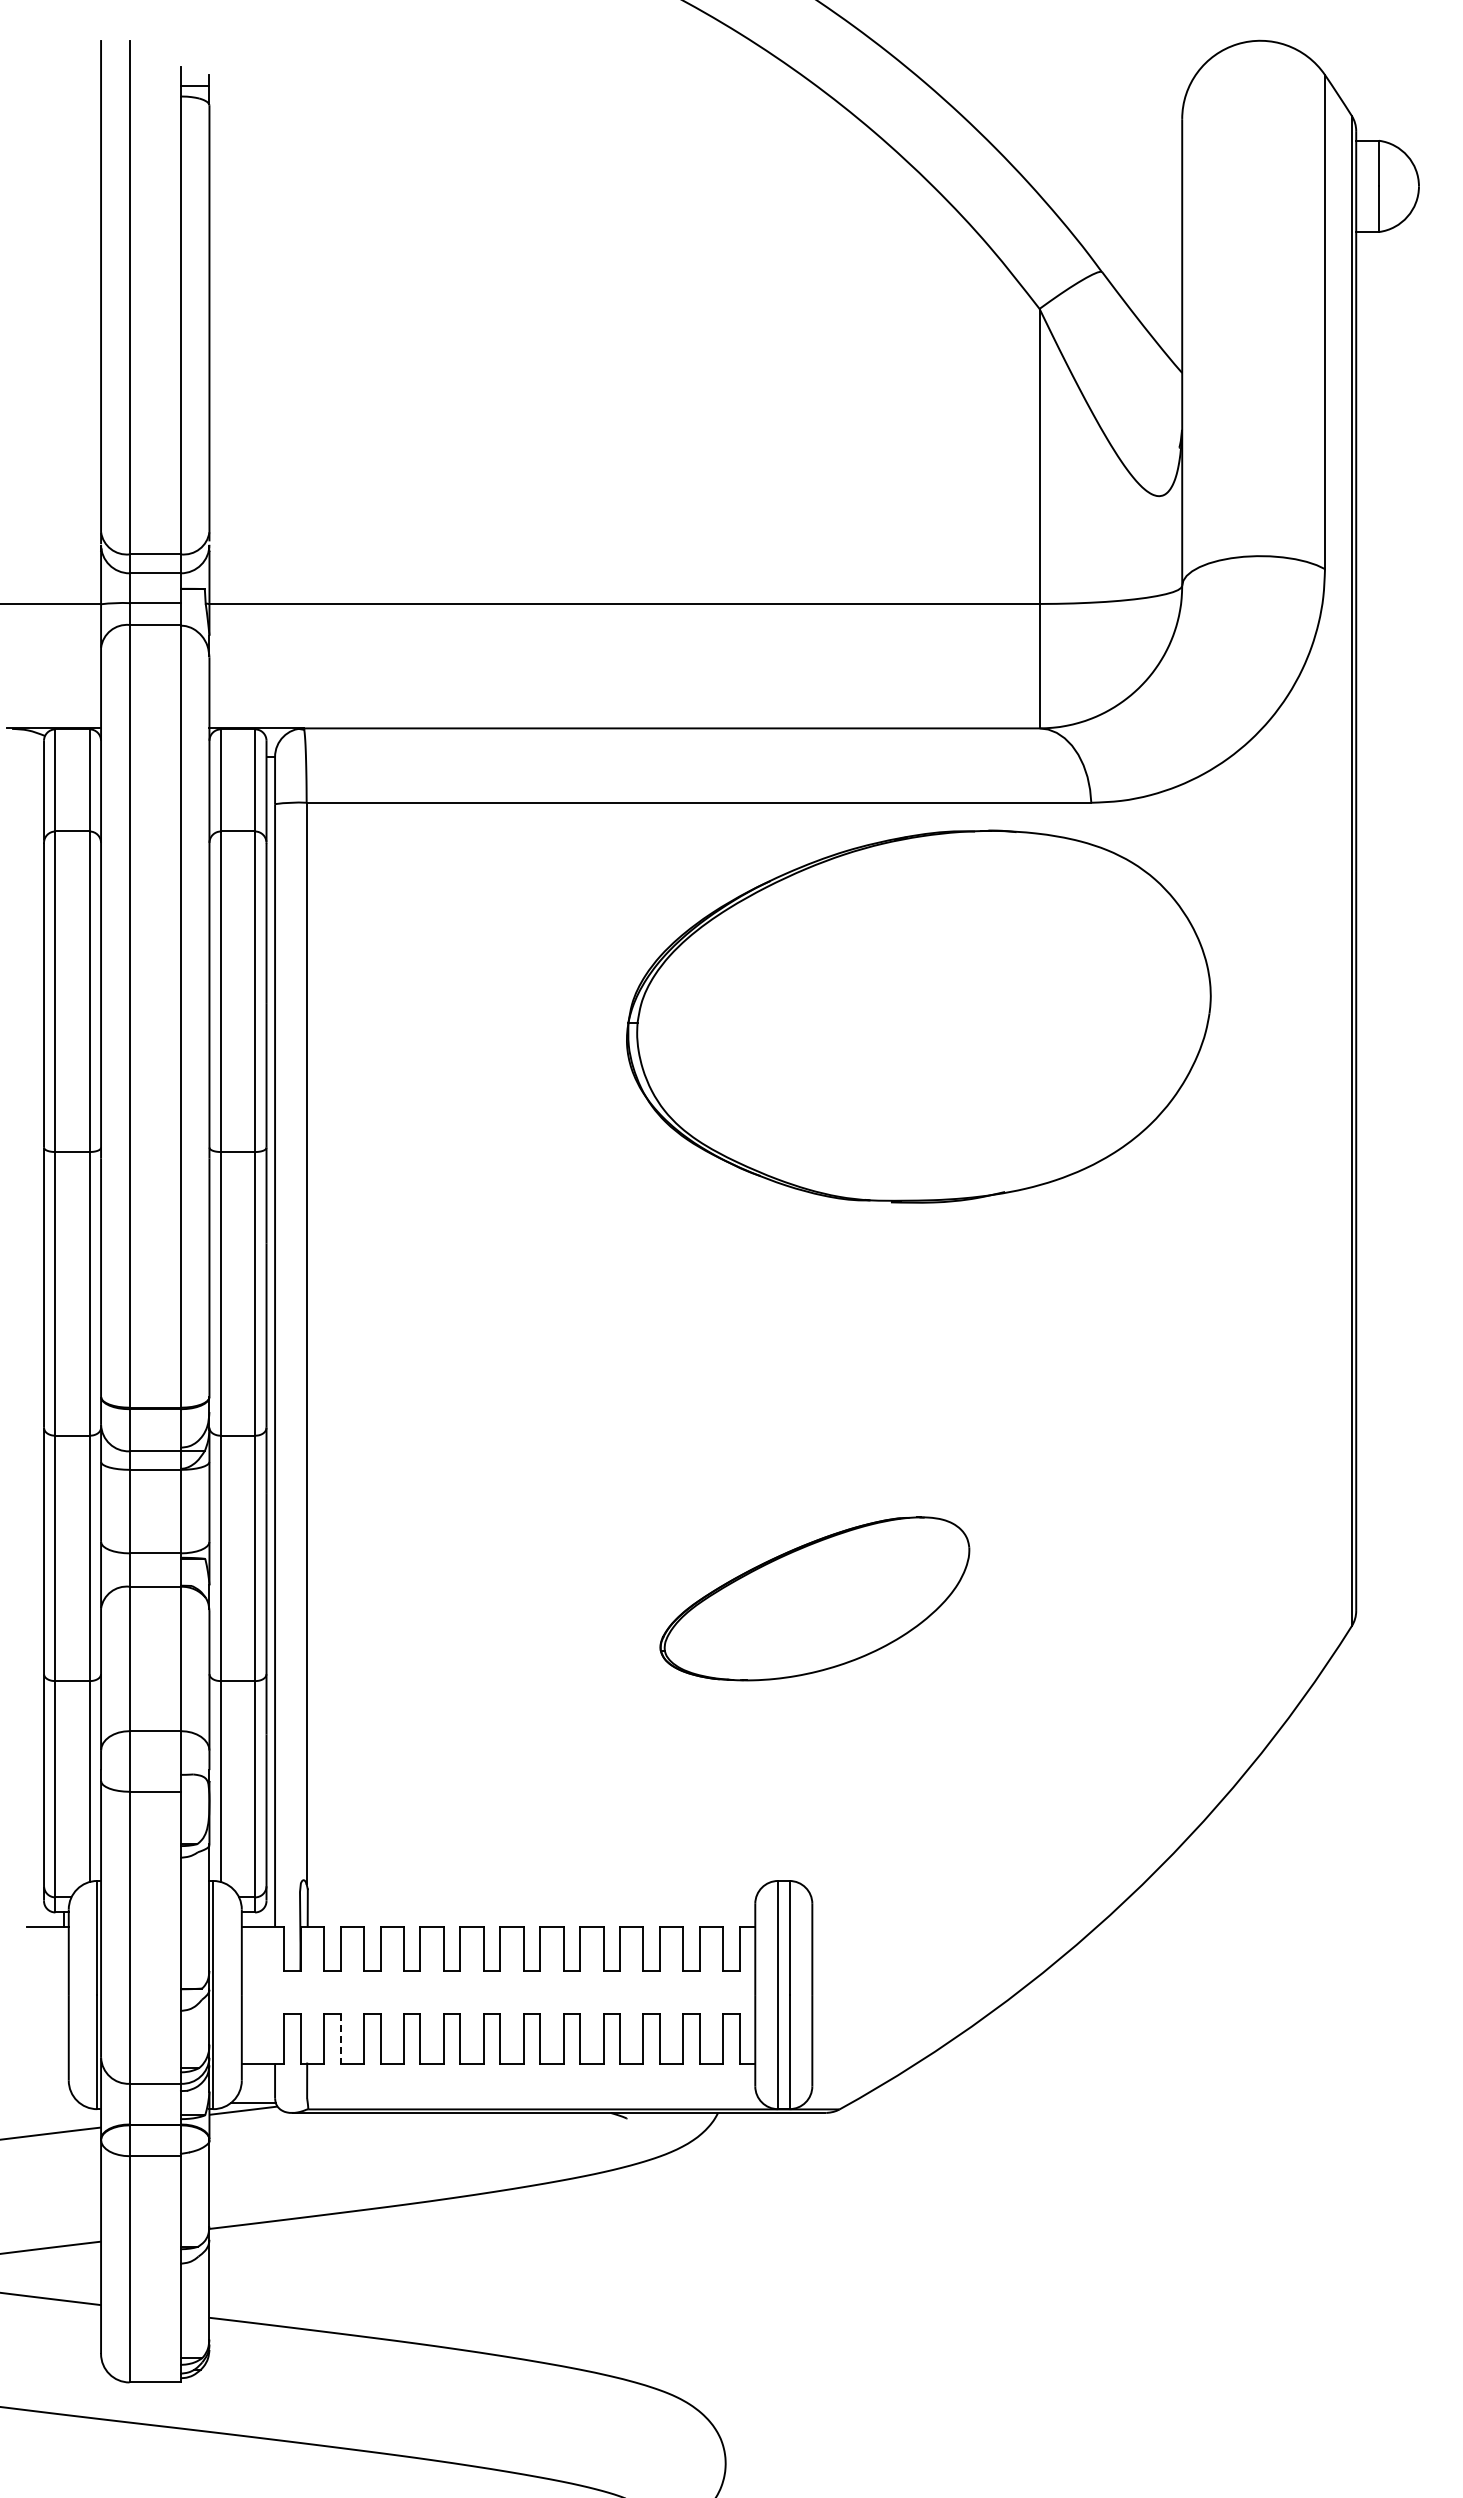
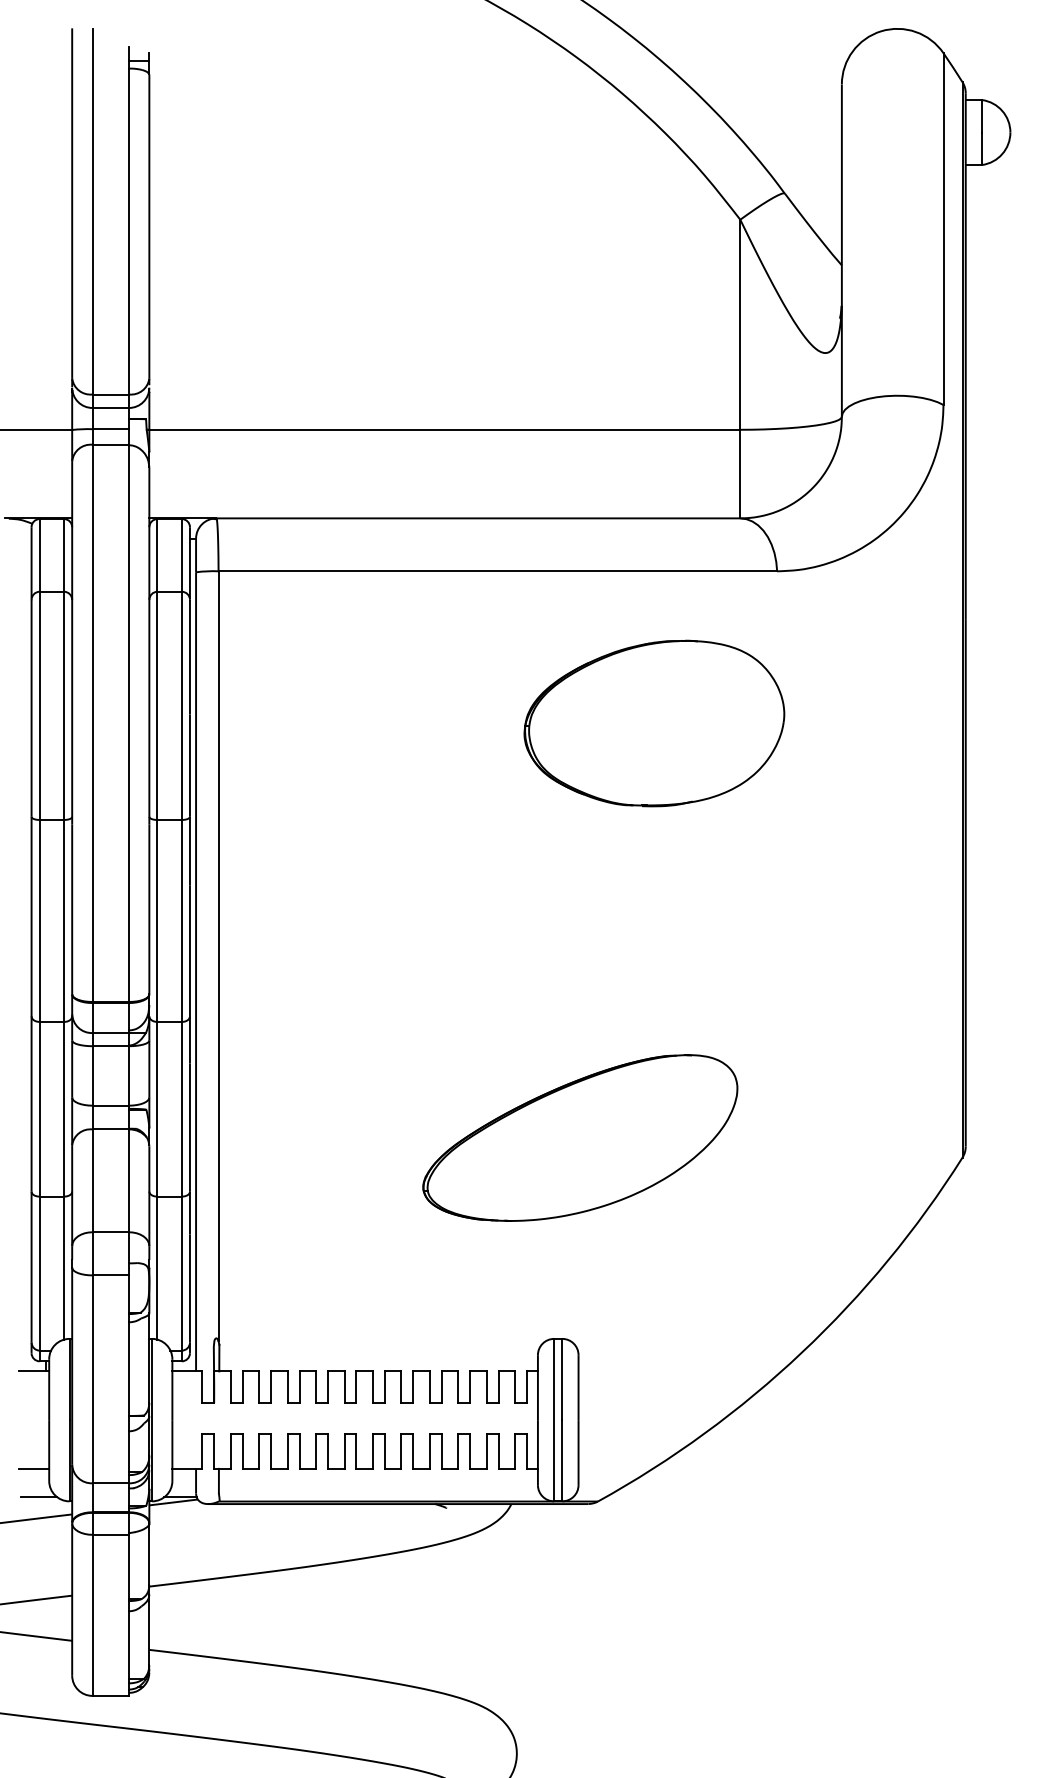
part: (918, 1016) -> (654, 723), size x0.62
part: (814, 1598) -> (580, 1137), size x1.43
line: (340, 2038) -> (242, 1451), dashed -> solid
line: (47, 2063) -> (34, 1468), added
line: (54, 2103) -> (39, 1497), added

